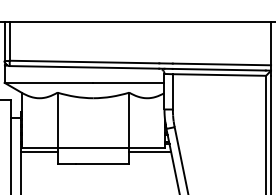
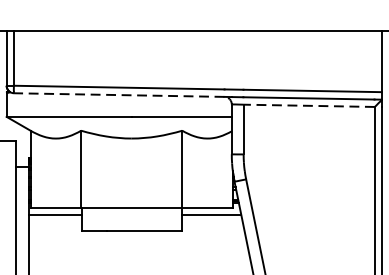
line: (84, 67) -> (119, 95), solid -> dashed
line: (219, 75) -> (309, 106), solid -> dashed

